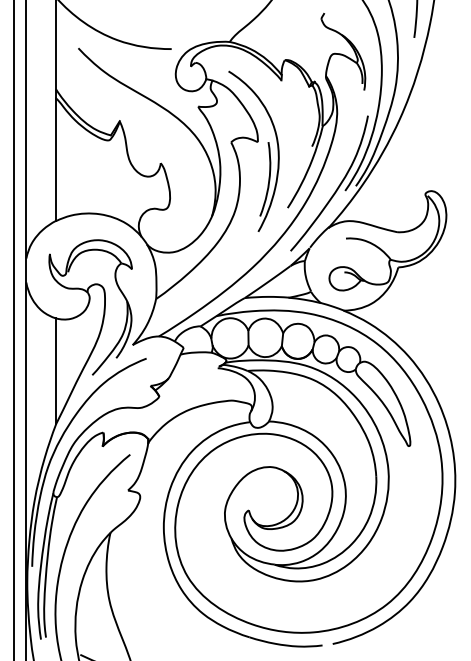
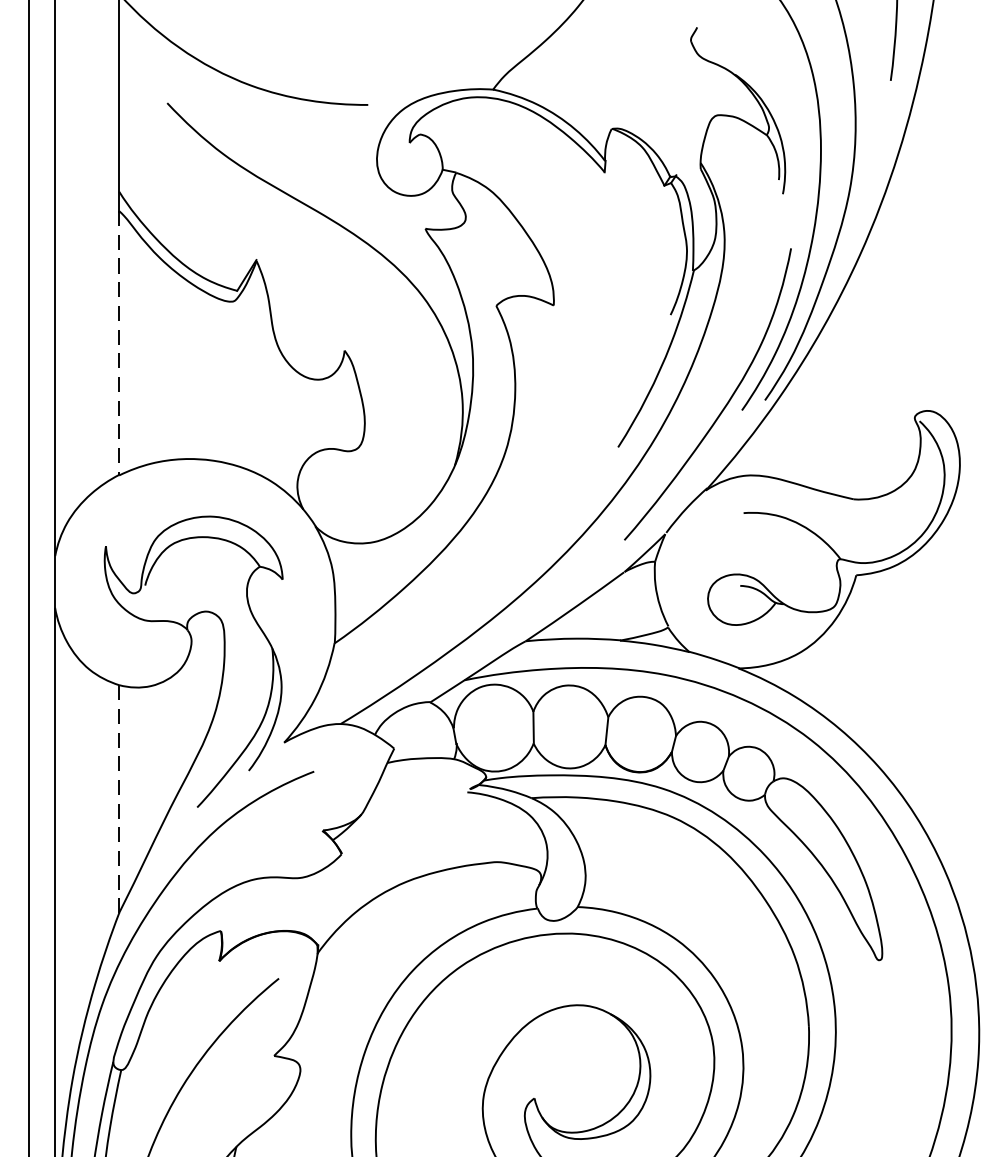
part: (268, 150) -> (576, 323), removed
line: (56, 160) -> (120, 344), solid -> dashed
line: (56, 371) -> (120, 799), solid -> dashed

